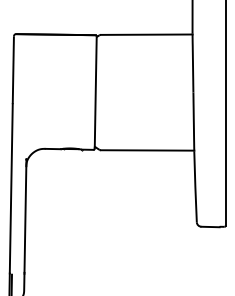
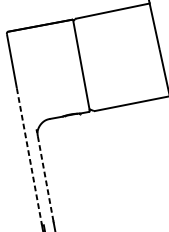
line: (11, 188) -> (29, 156), solid -> dashed
line: (25, 216) -> (45, 176), solid -> dashed

